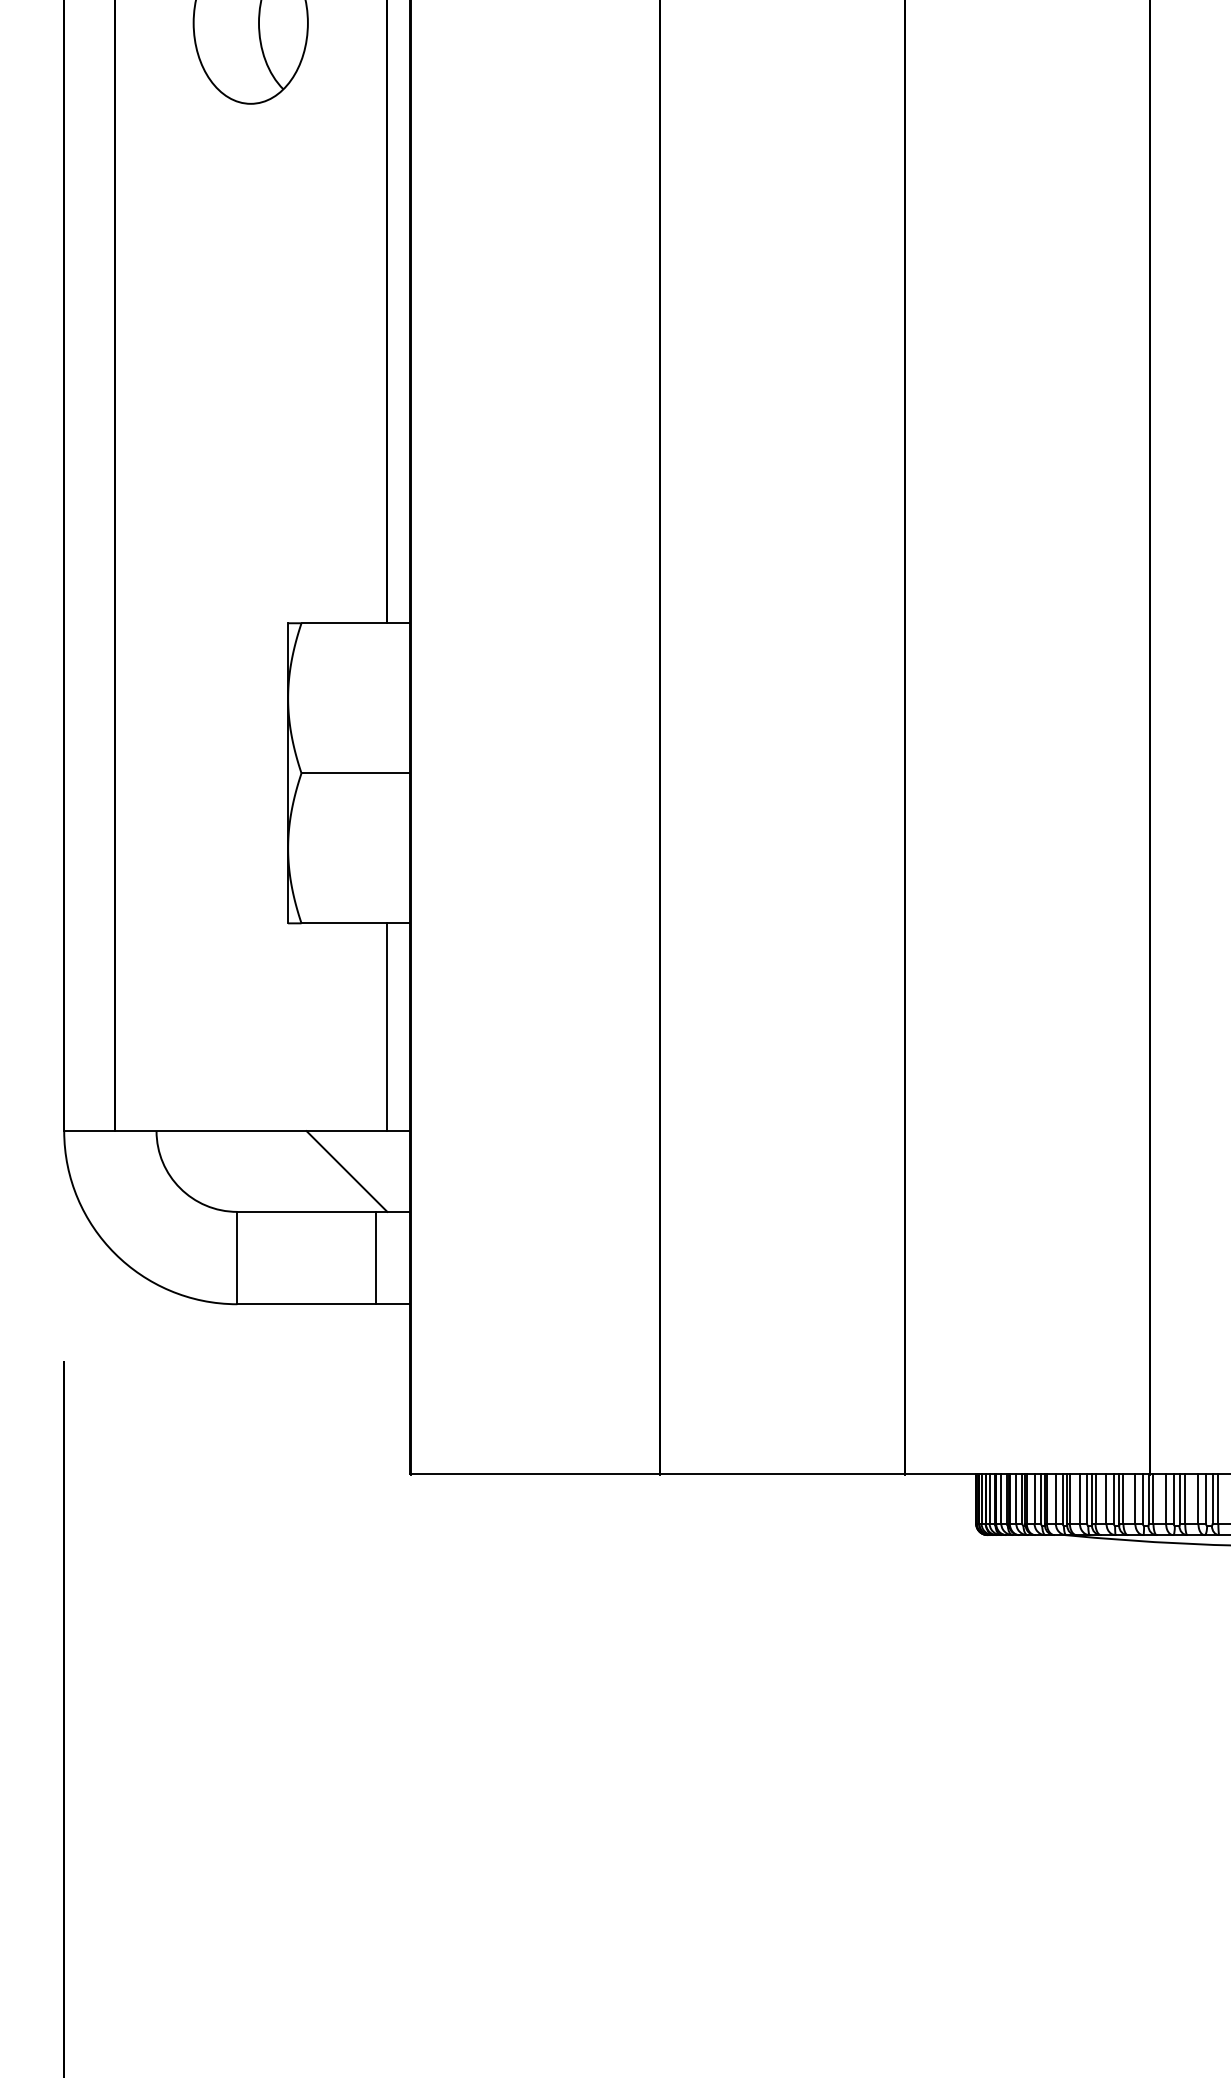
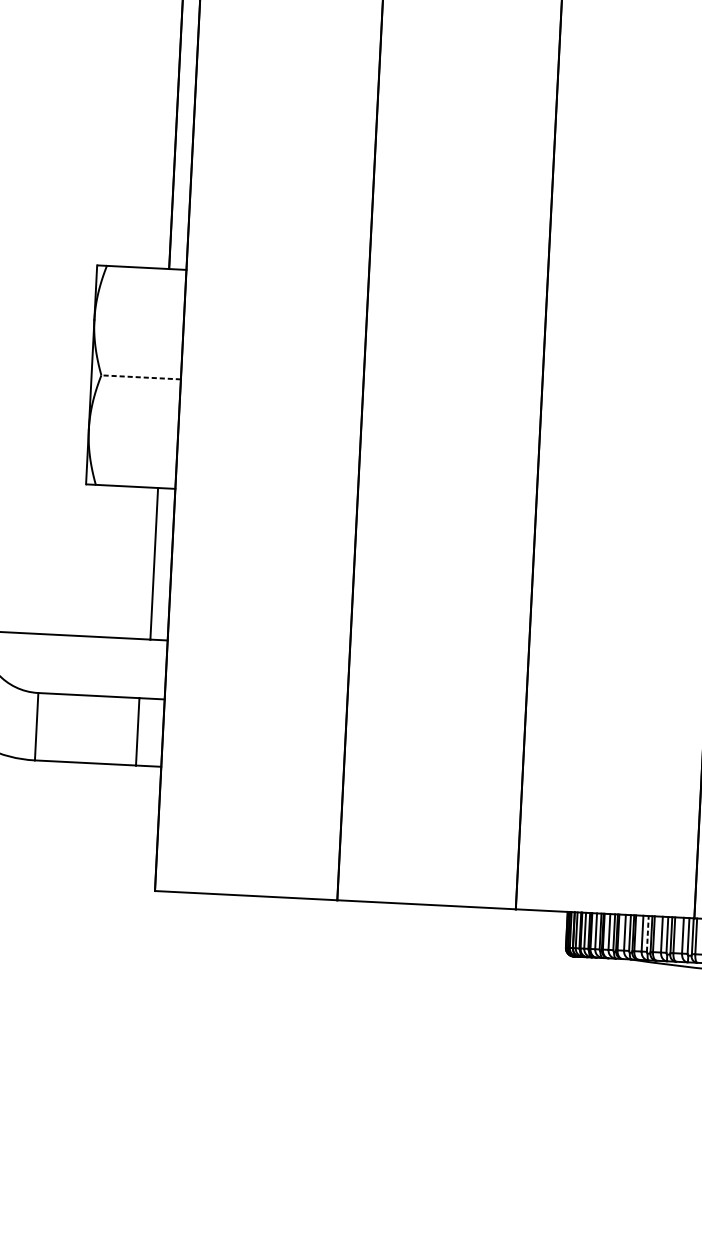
line: (355, 773) -> (140, 377), solid -> dashed
line: (346, 1171) -> (119, 667), removed
line: (1087, 1499) -> (648, 934), solid -> dashed

